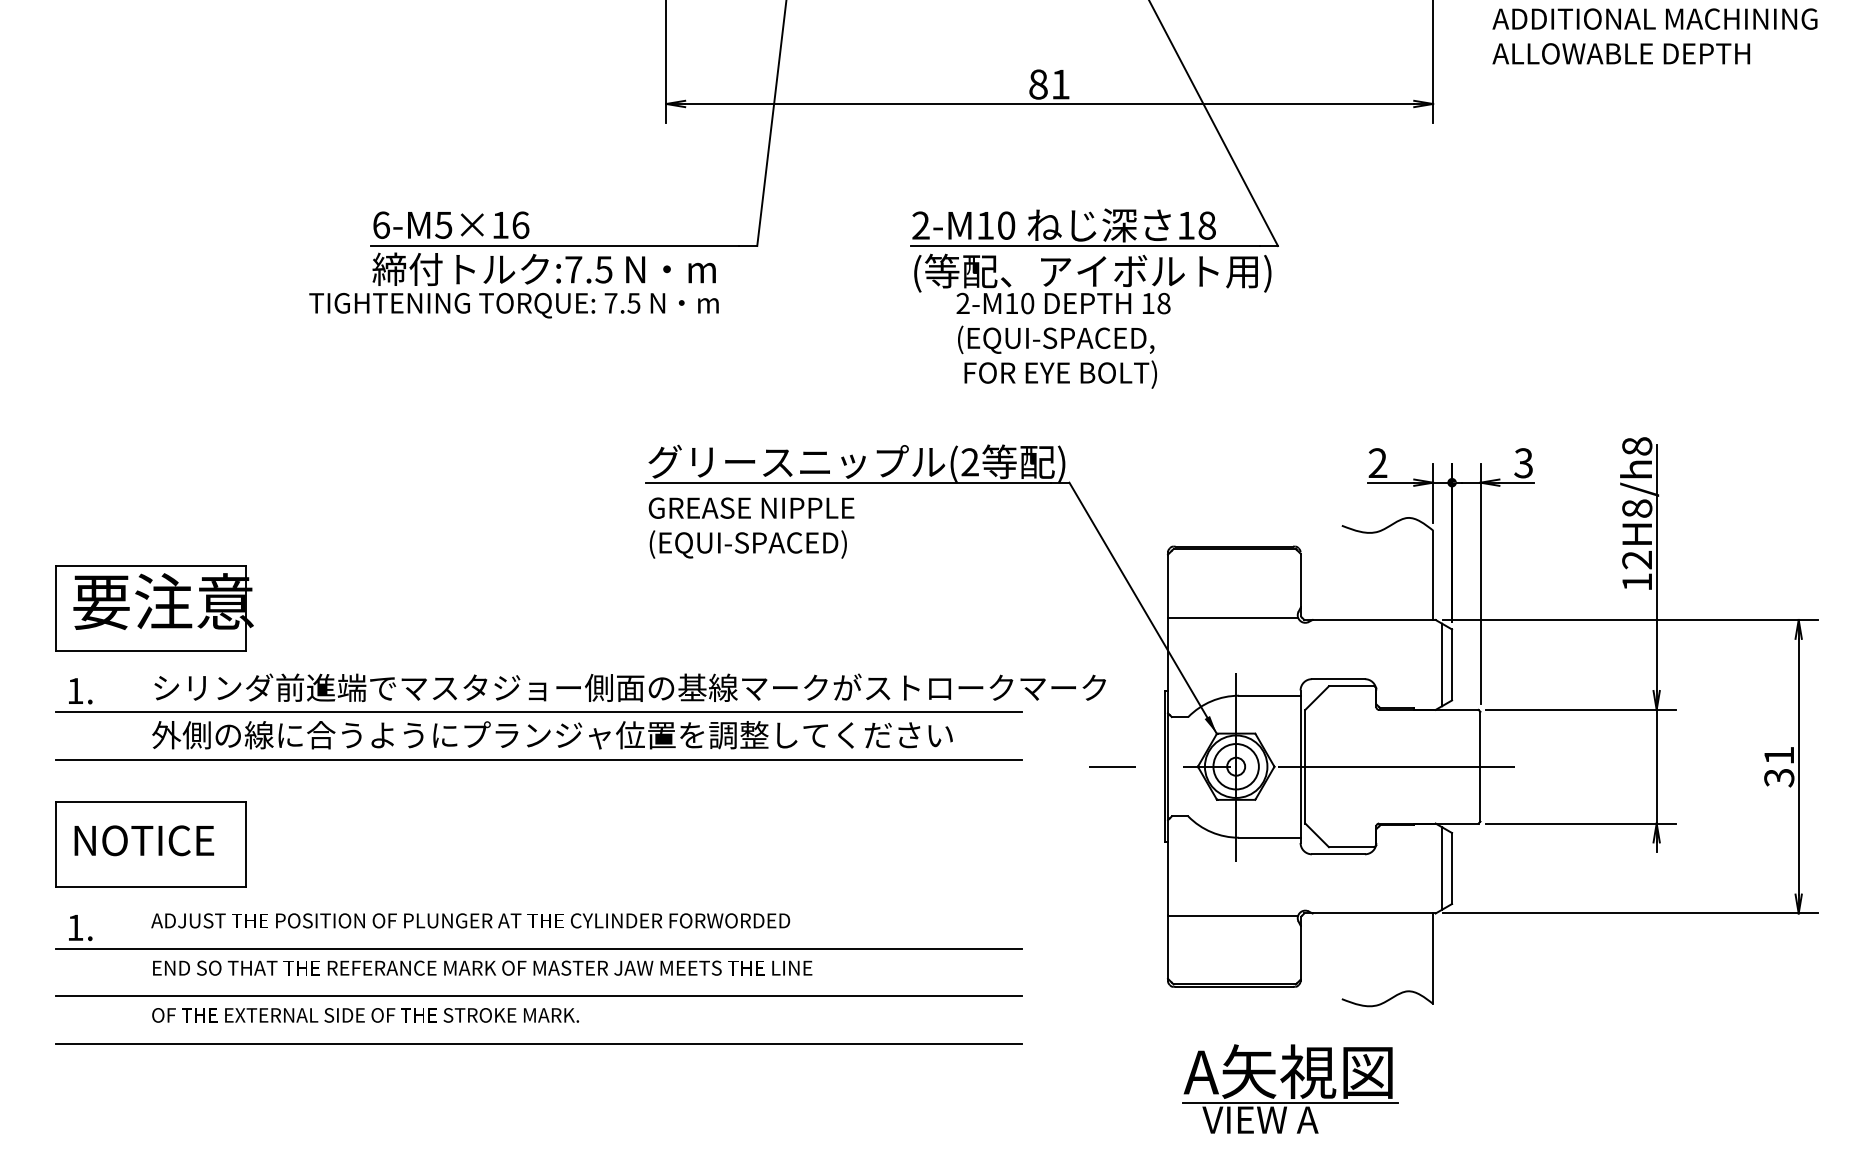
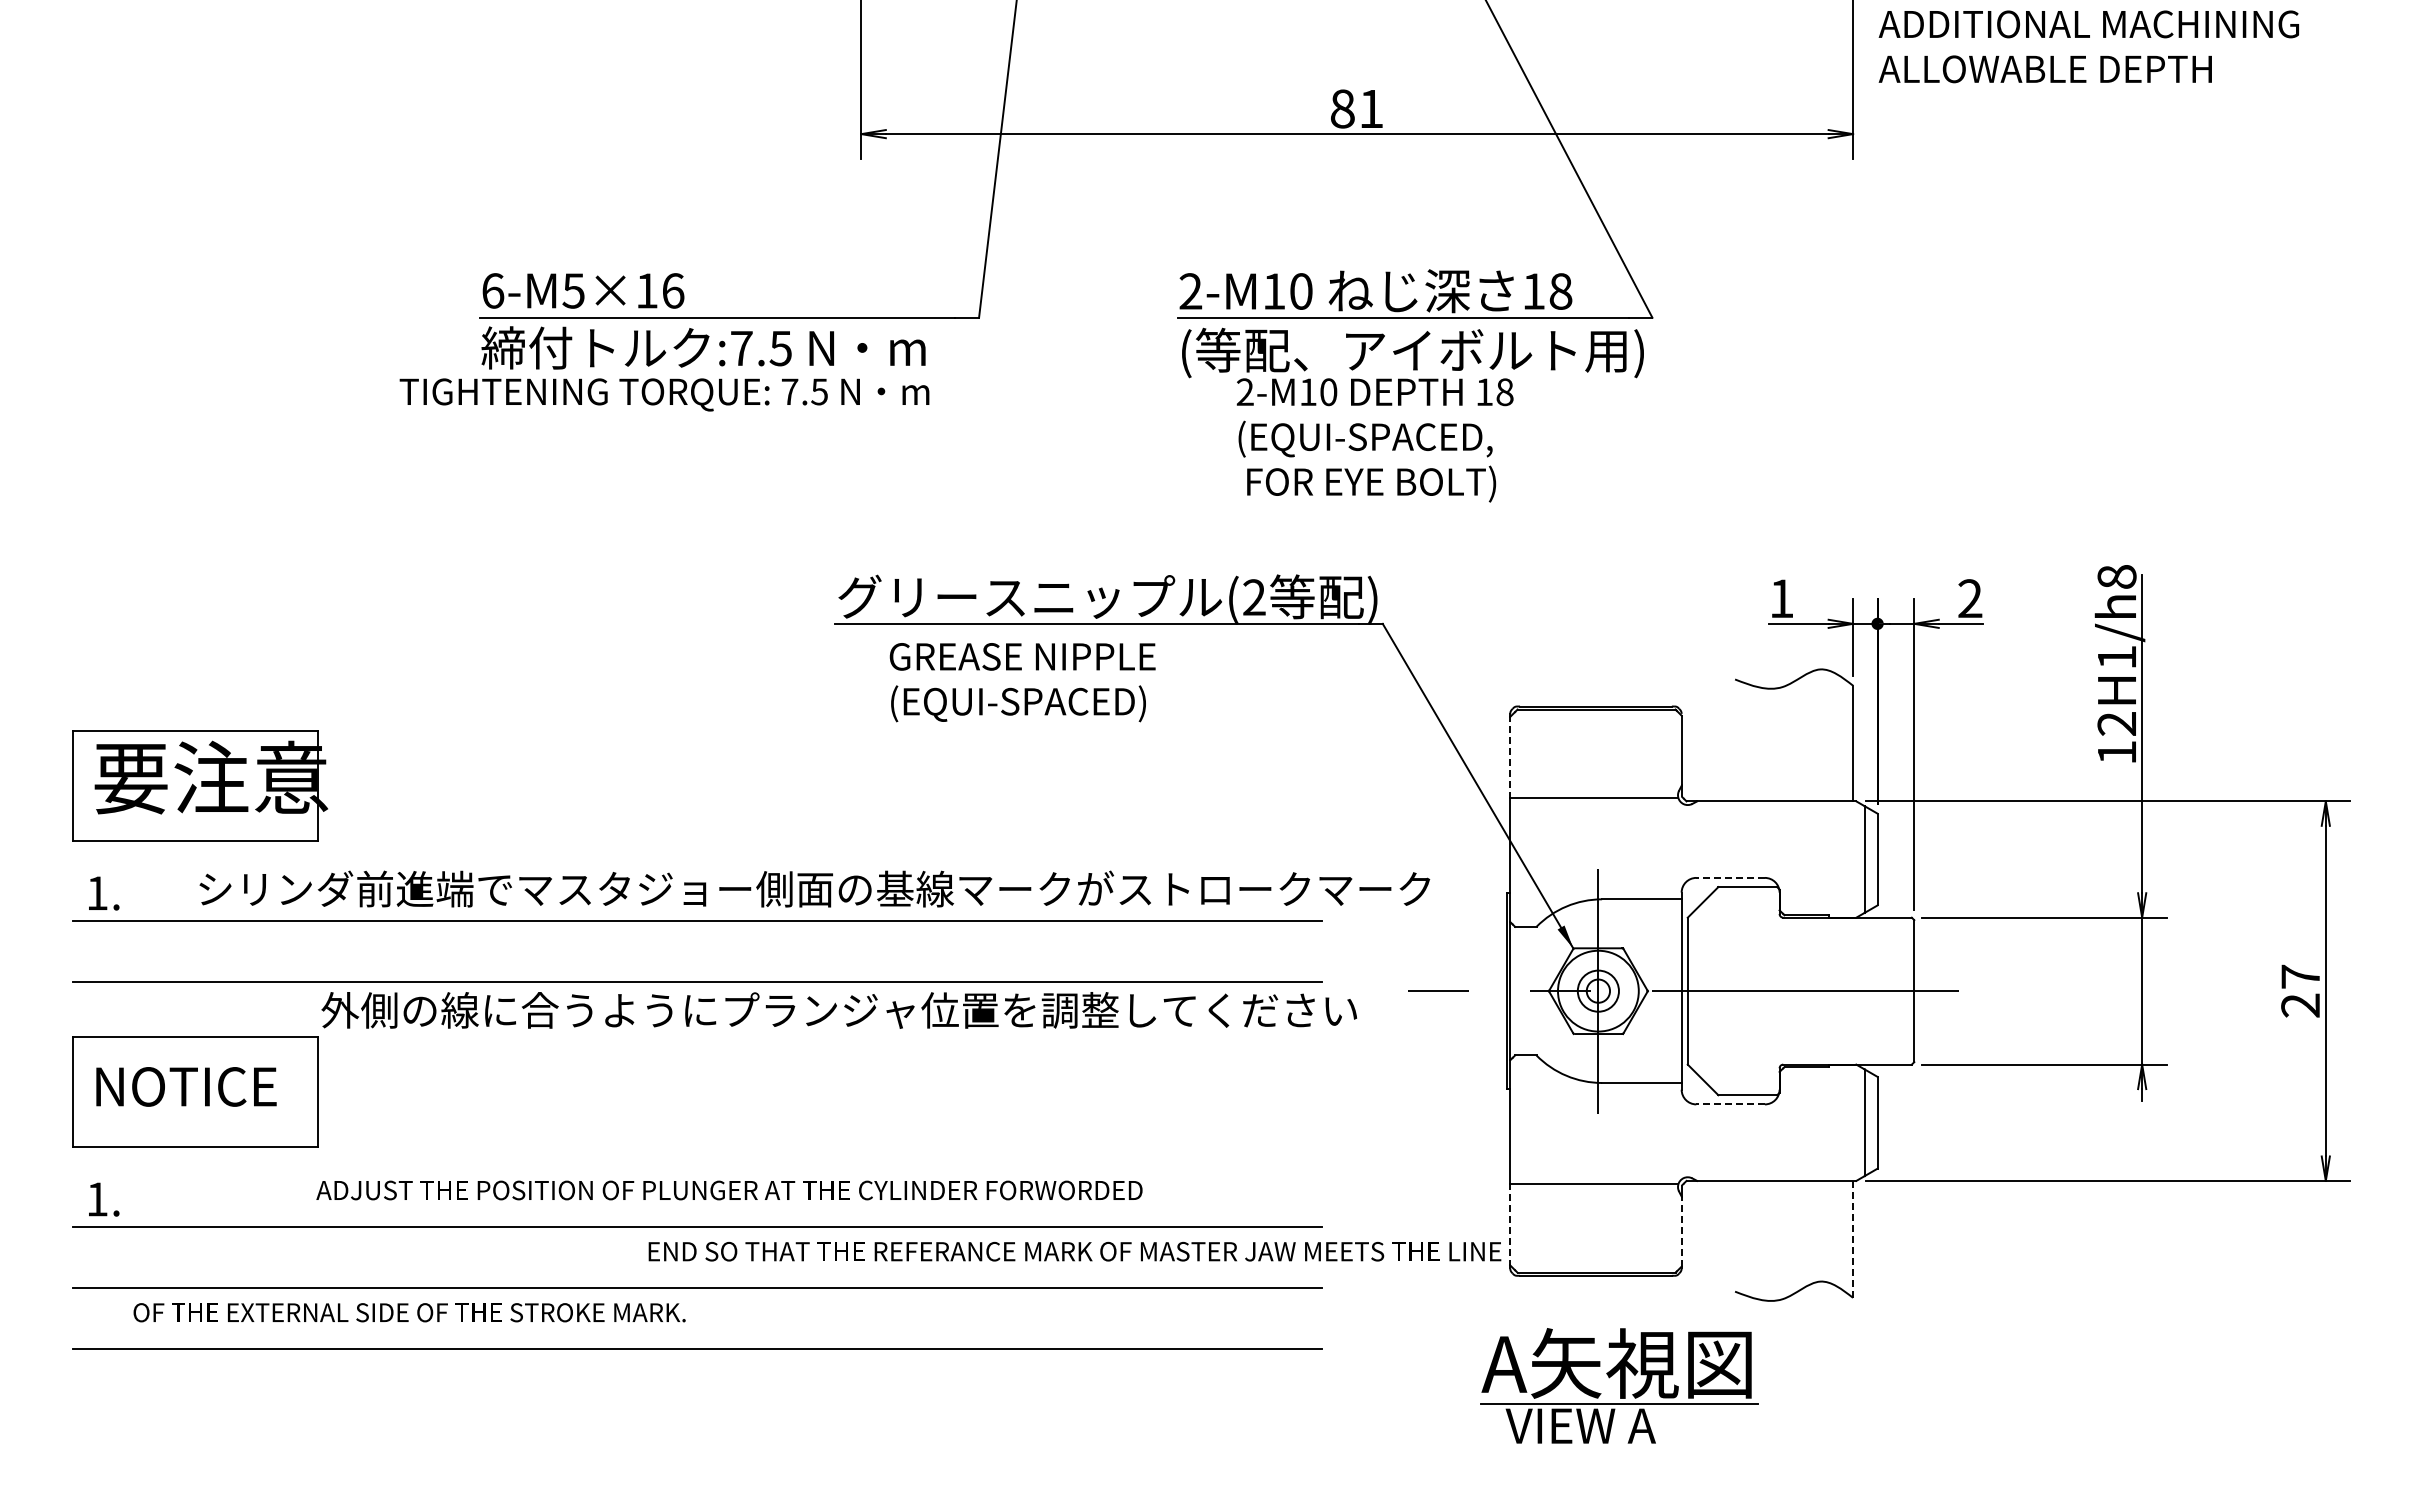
text: (1654, 36) -> (2088, 46), moved
text: (1377, 463) -> (1781, 598), 2 -> 1
text: (1523, 463) -> (1969, 598), 3 -> 2
text: (1636, 508) -> (2116, 657), 12H8/h8 -> 12H1/h8
text: (751, 528) -> (1022, 682), moved
line: (1168, 586) -> (1510, 757), solid -> dashed
line: (1338, 678) -> (1730, 877), solid -> dashed
text: (552, 735) -> (839, 1010), moved
circle: (1236, 766) -> (1598, 990), size x0.7
text: (1779, 766) -> (2300, 991), 31 -> 27
line: (1338, 854) -> (1730, 1104), solid -> dashed
text: (470, 920) -> (729, 1190), moved
line: (1168, 947) -> (1510, 1224), solid -> dashed
line: (1300, 953) -> (1681, 1232), solid -> dashed
line: (1433, 958) -> (1853, 1239), solid -> dashed
text: (482, 968) -> (1074, 1251), moved
text: (365, 1015) -> (409, 1312), moved
part: (1290, 1088) -> (1619, 1385), moved

